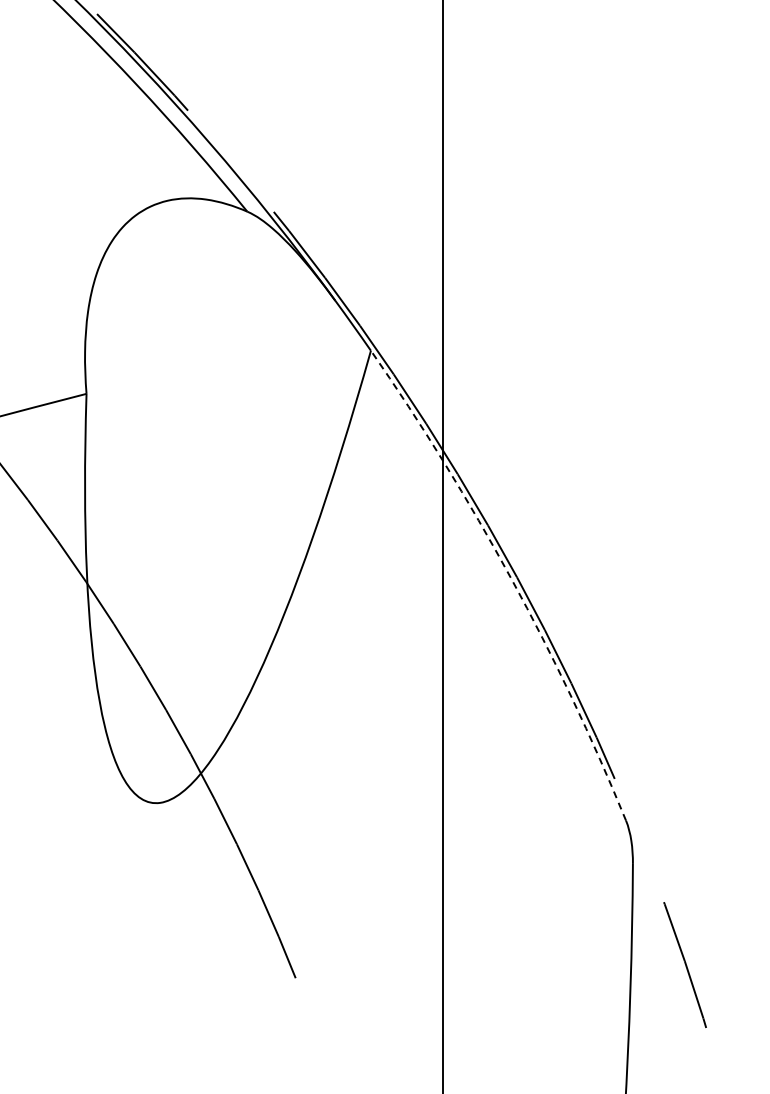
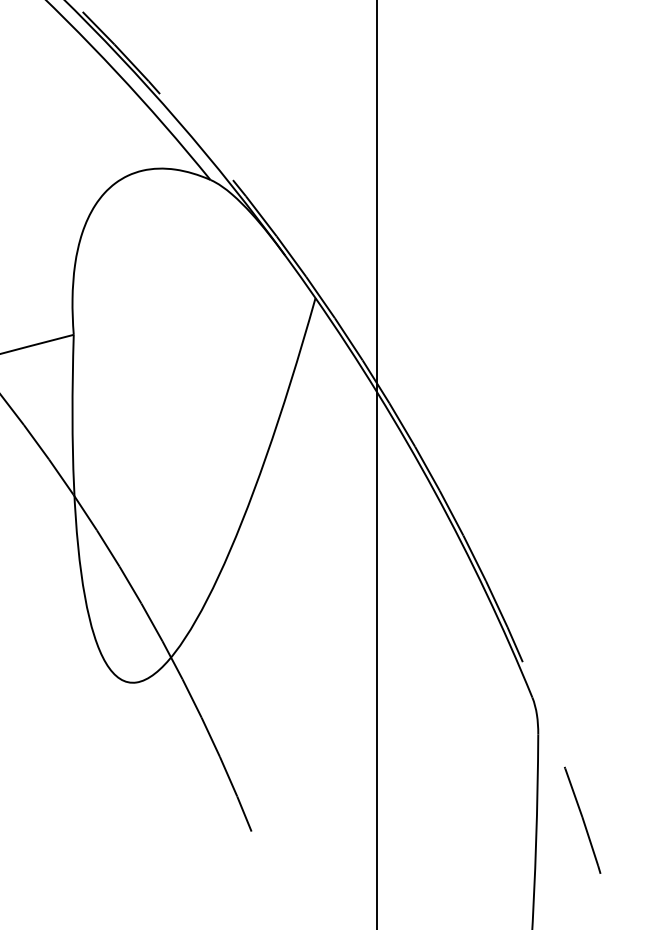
arc: (511, 578) -> (435, 491), dashed -> solid

